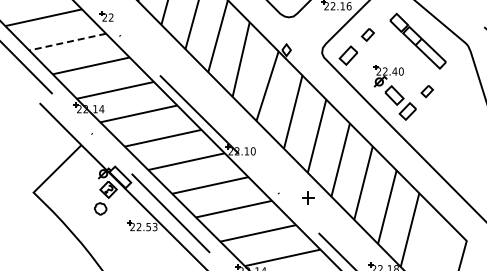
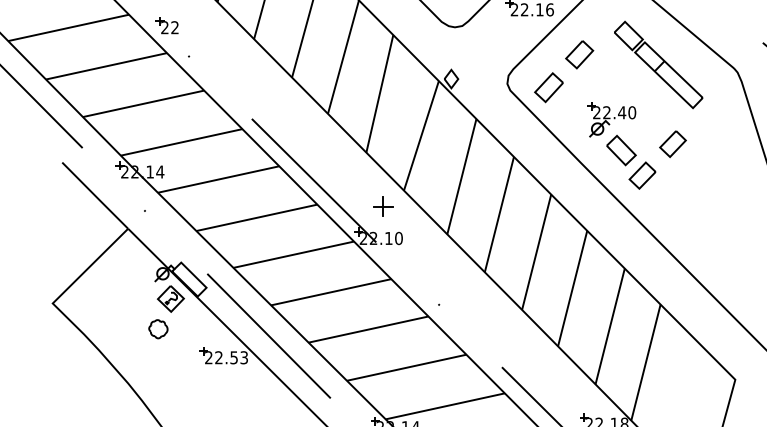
part: (367, 34) -> (578, 54), size x1.43
line: (67, 42) -> (106, 66), dashed -> solid
part: (427, 91) -> (673, 144), size x1.43
part: (308, 197) -> (383, 205), moved

